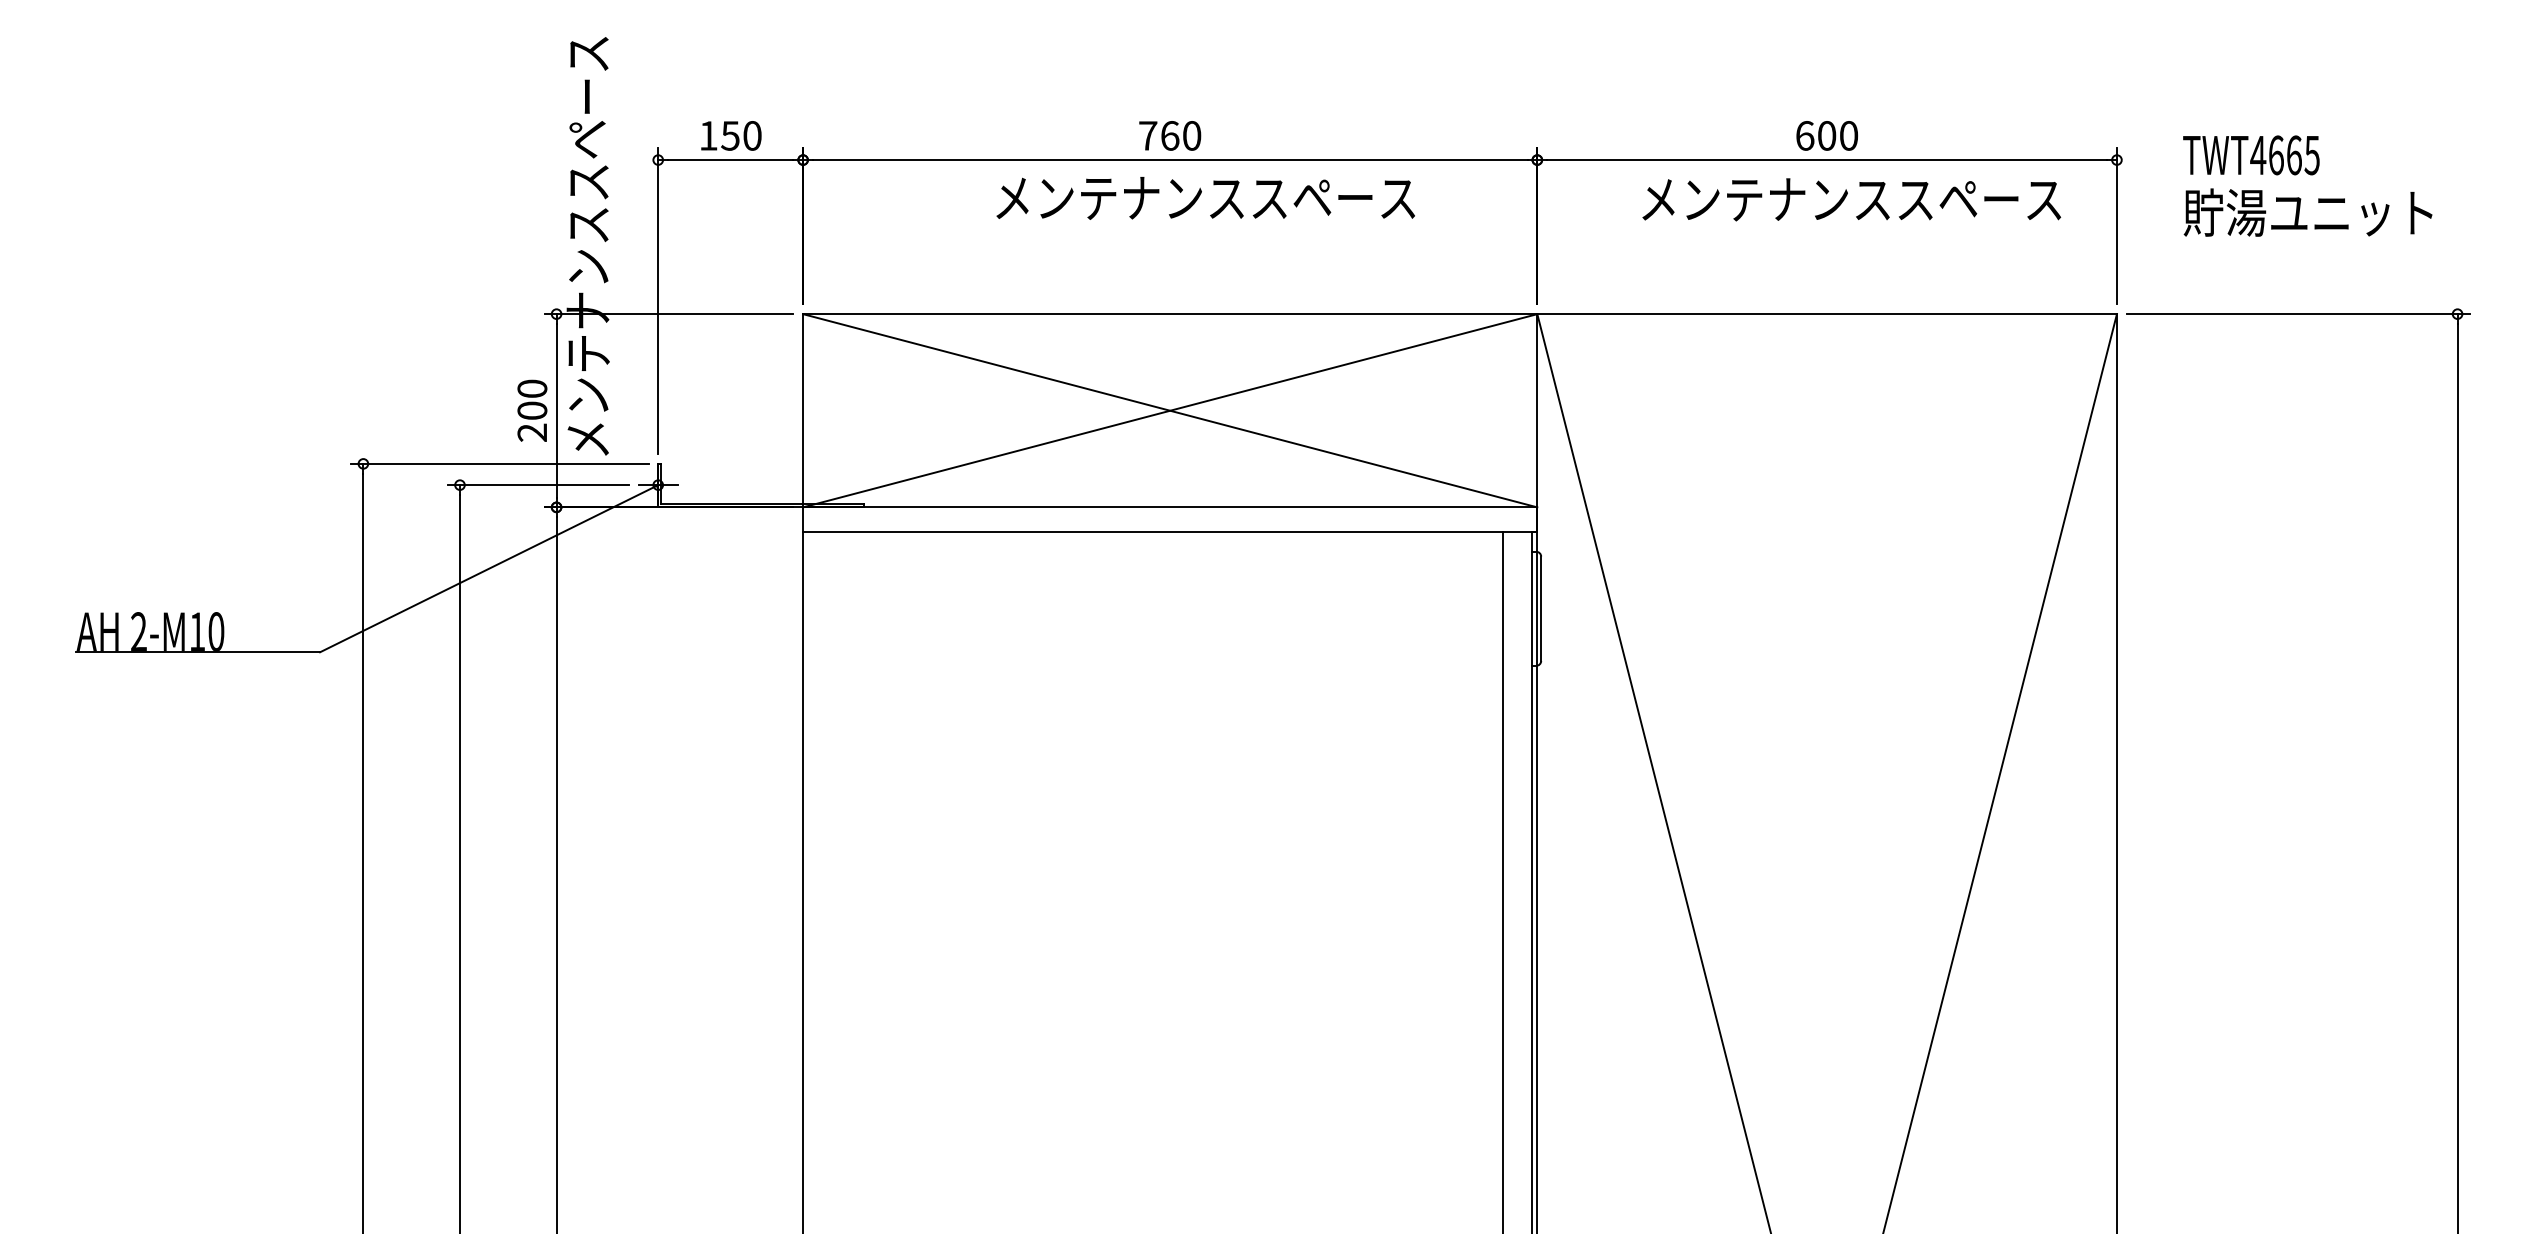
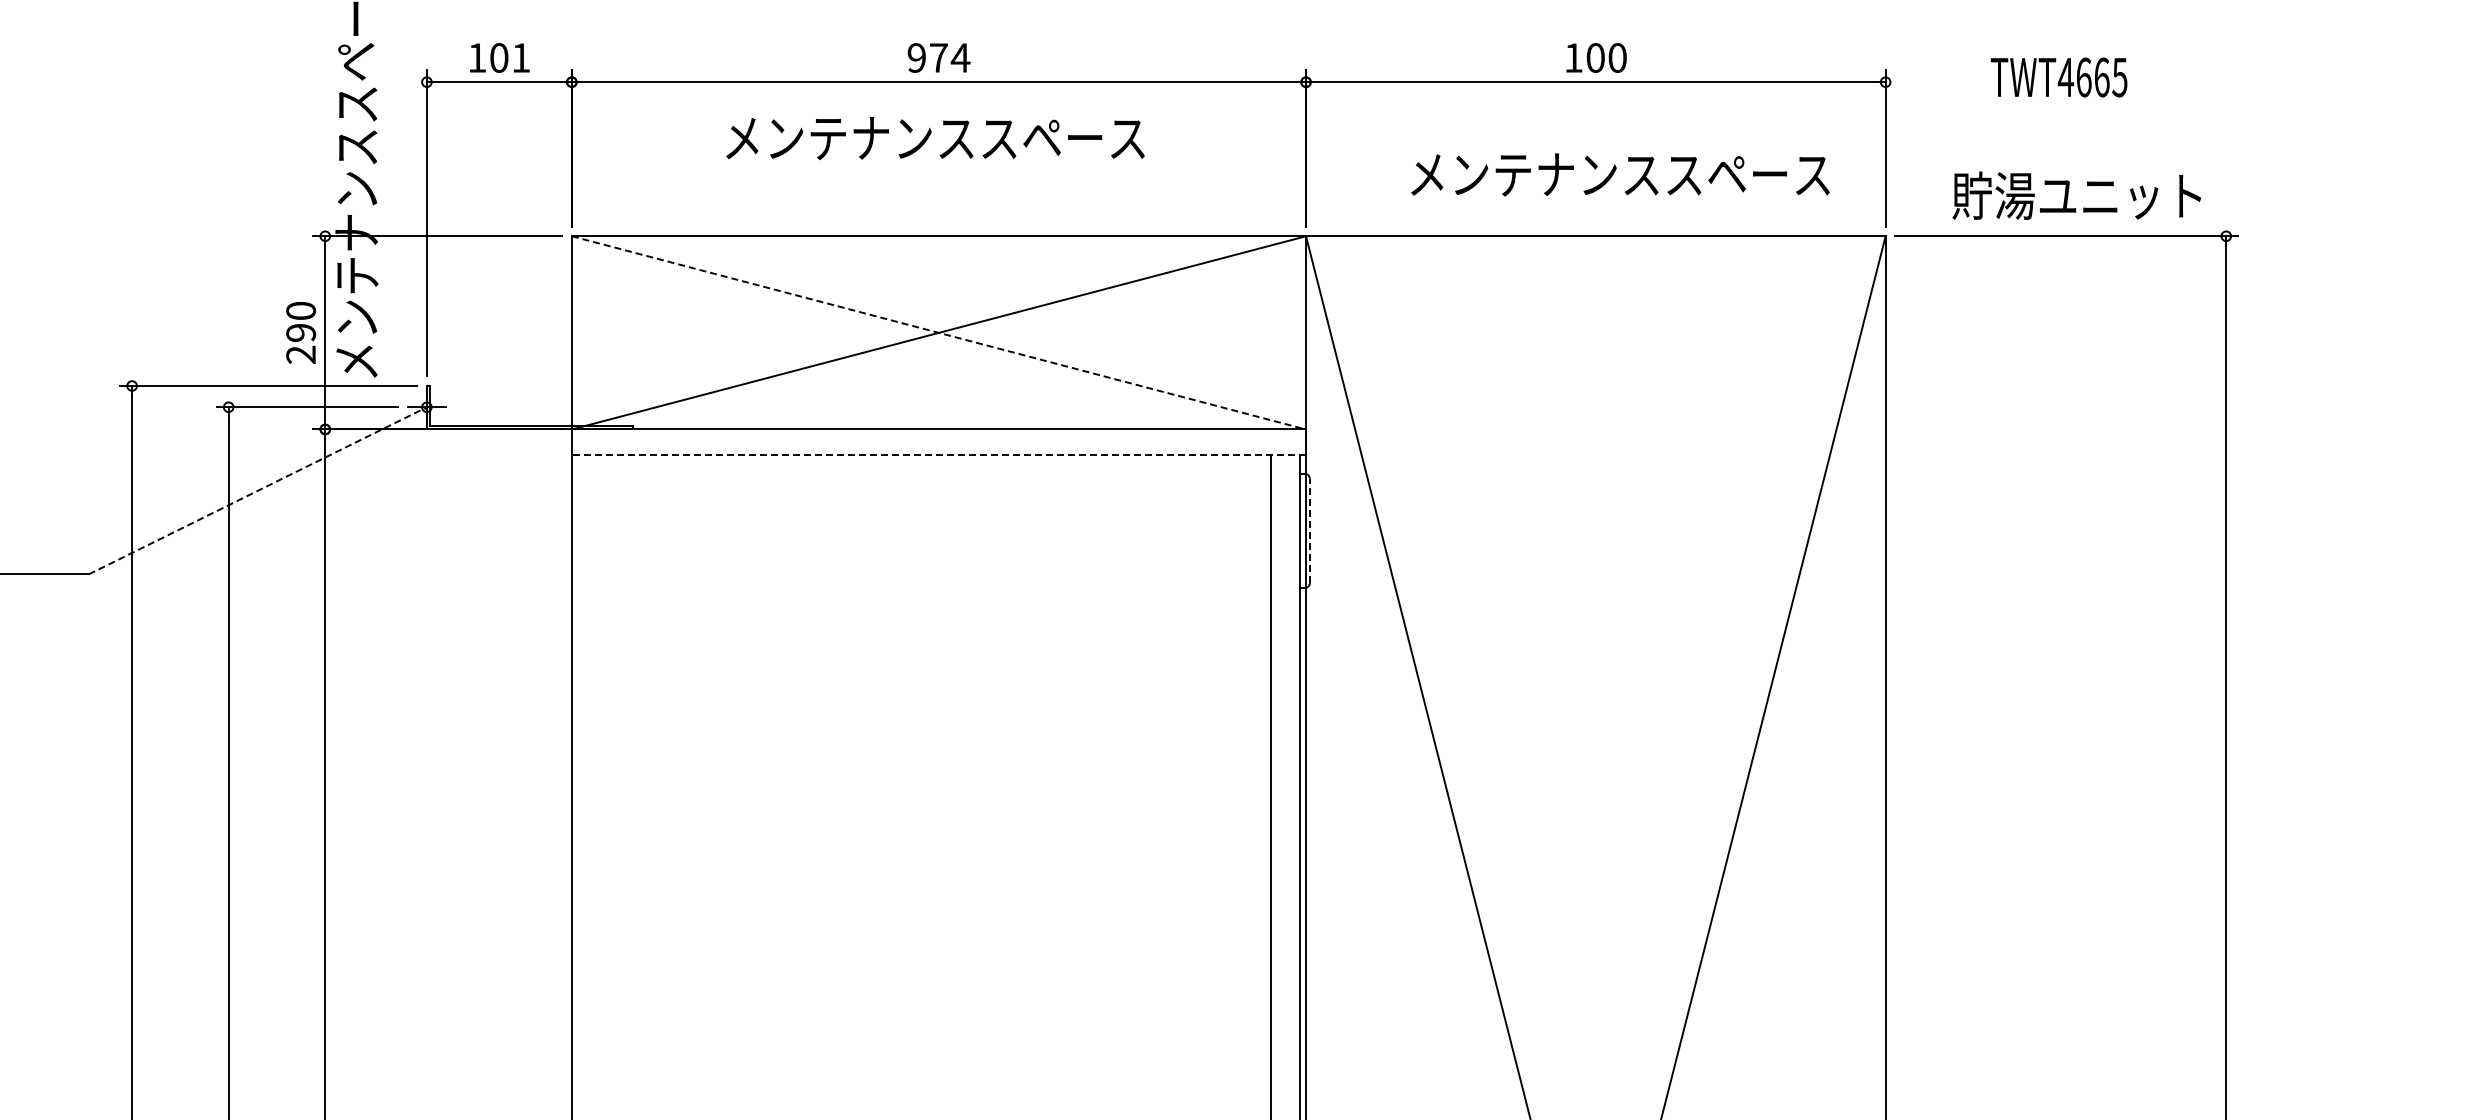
text: (741, 135) -> (510, 57), 150 -> 101
text: (1170, 135) -> (939, 57), 760 -> 974
text: (1805, 135) -> (1574, 57), 600 -> 100
text: (2251, 155) -> (2059, 77), moved
text: (1205, 198) -> (935, 138), moved
text: (1851, 199) -> (1620, 174), moved
text: (2307, 212) -> (2076, 195), moved
text: (532, 410) -> (301, 332), 200 -> 290
line: (1170, 410) -> (939, 332), solid -> dashed
line: (1169, 532) -> (938, 454), solid -> dashed
line: (489, 568) -> (258, 490), solid -> dashed
line: (1541, 608) -> (1310, 530), solid -> dashed

